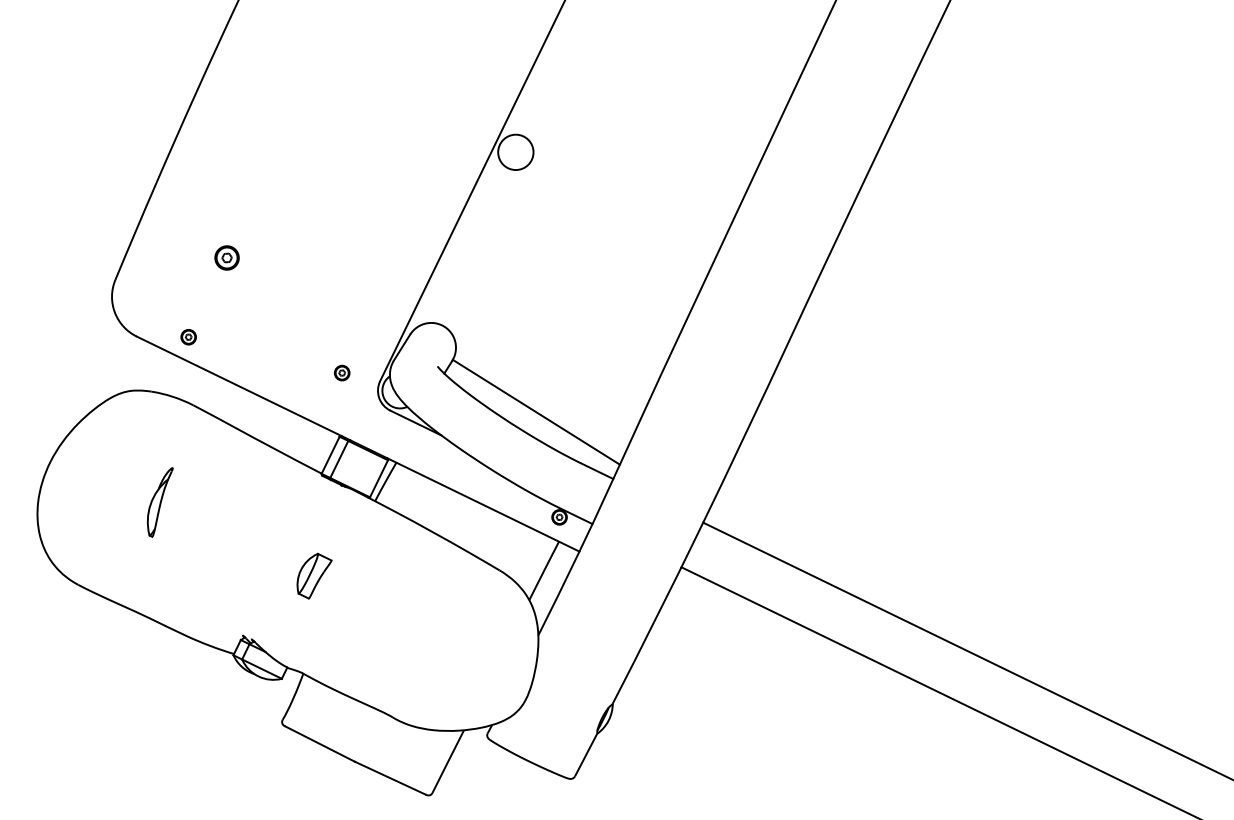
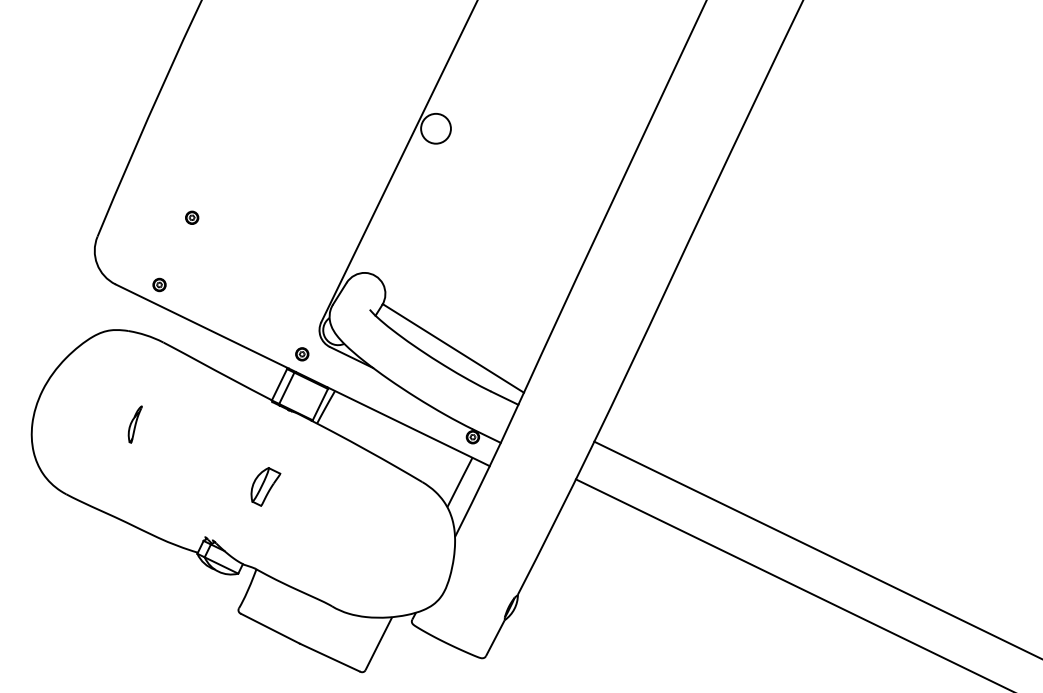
part: (227, 257) -> (192, 217), size x0.62
part: (342, 373) -> (302, 354), moved
part: (159, 502) -> (134, 424), size x0.62

